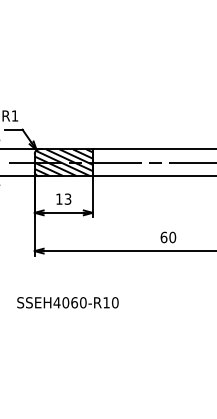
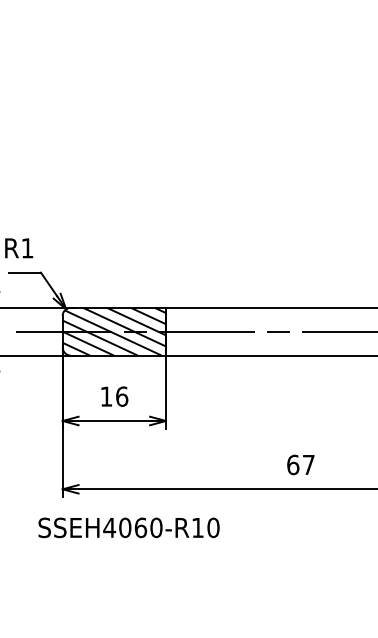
text: (67, 198) -> (121, 395), 13 -> 16
text: (172, 237) -> (308, 464), 60 -> 67
text: (67, 302) -> (128, 527), moved

